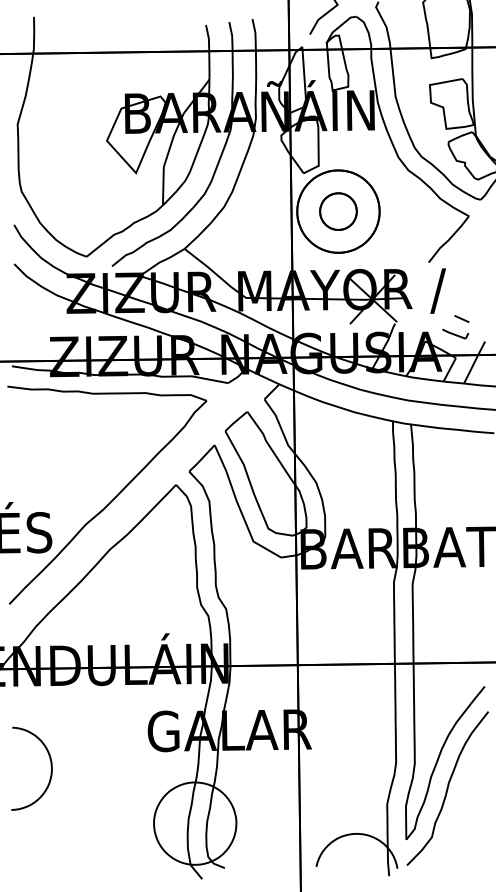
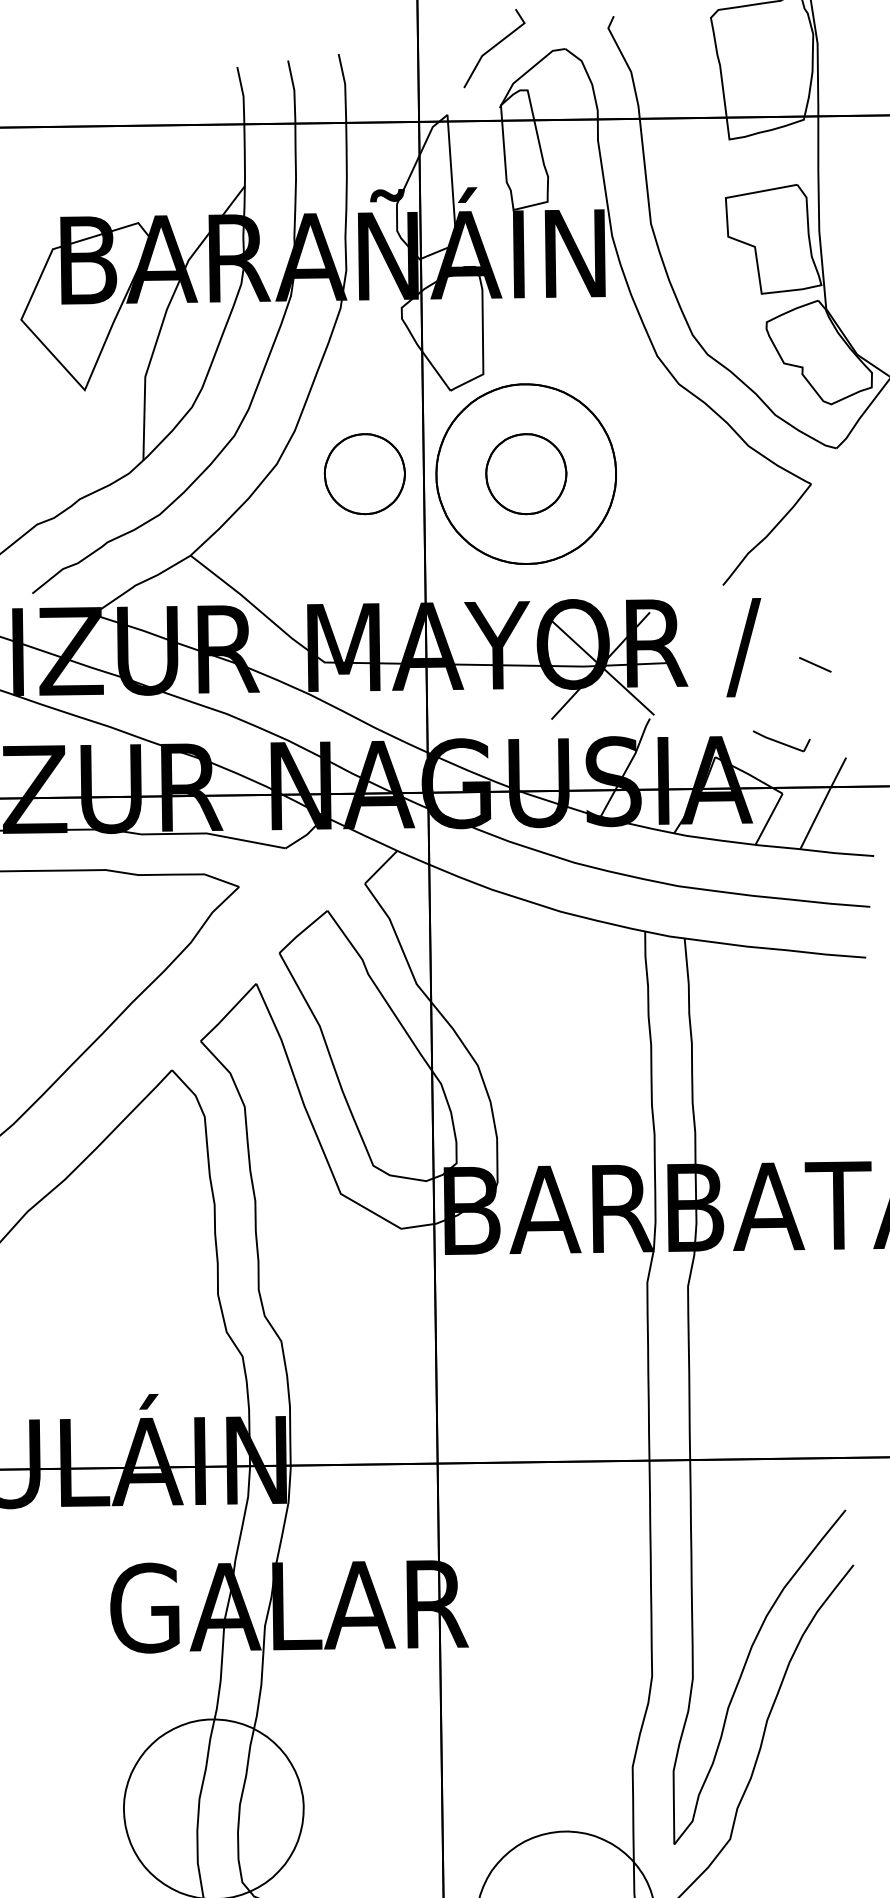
part: (264, 211) -> (364, 473), added
line: (461, 318) -> (814, 663), moved

